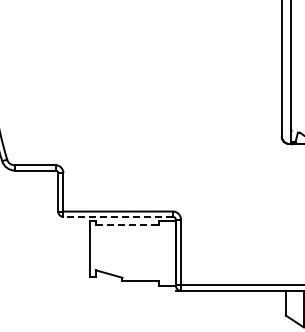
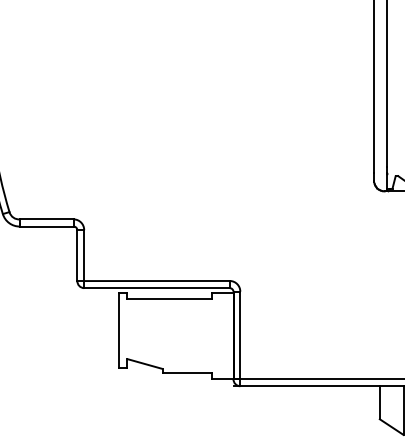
line: (118, 216) -> (157, 287), dashed -> solid
line: (127, 225) -> (169, 299), dashed -> solid

